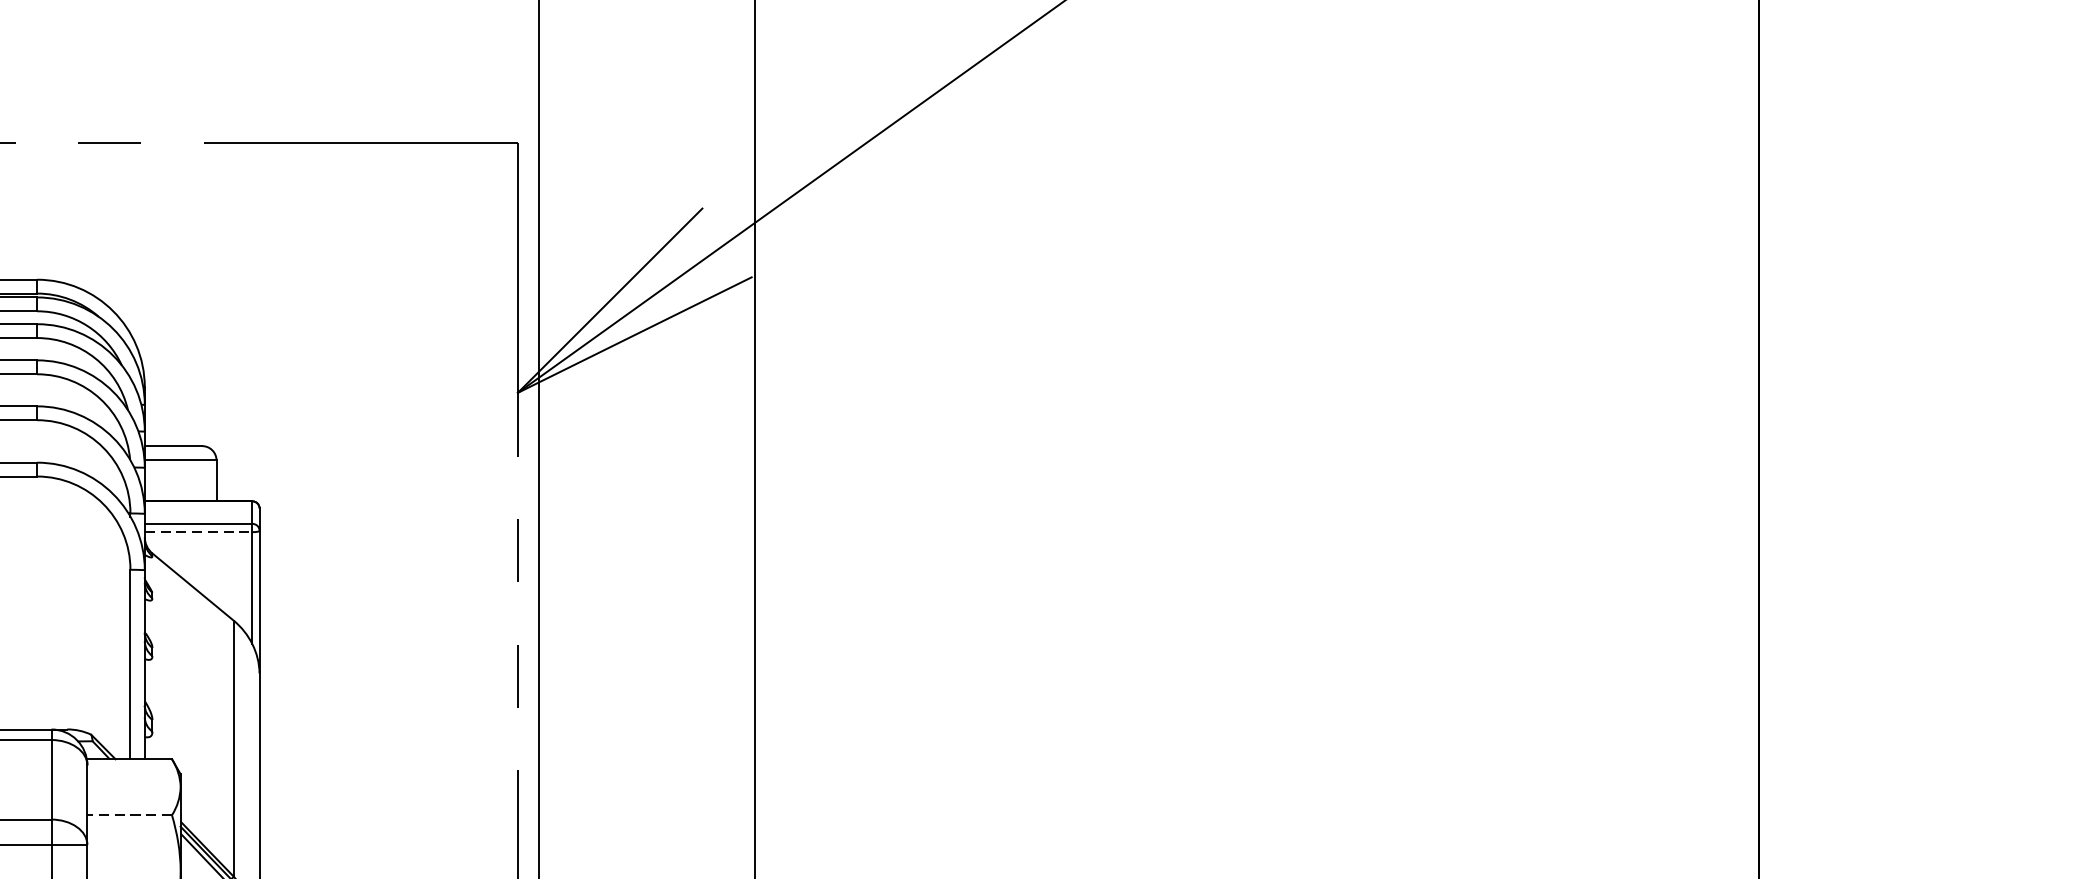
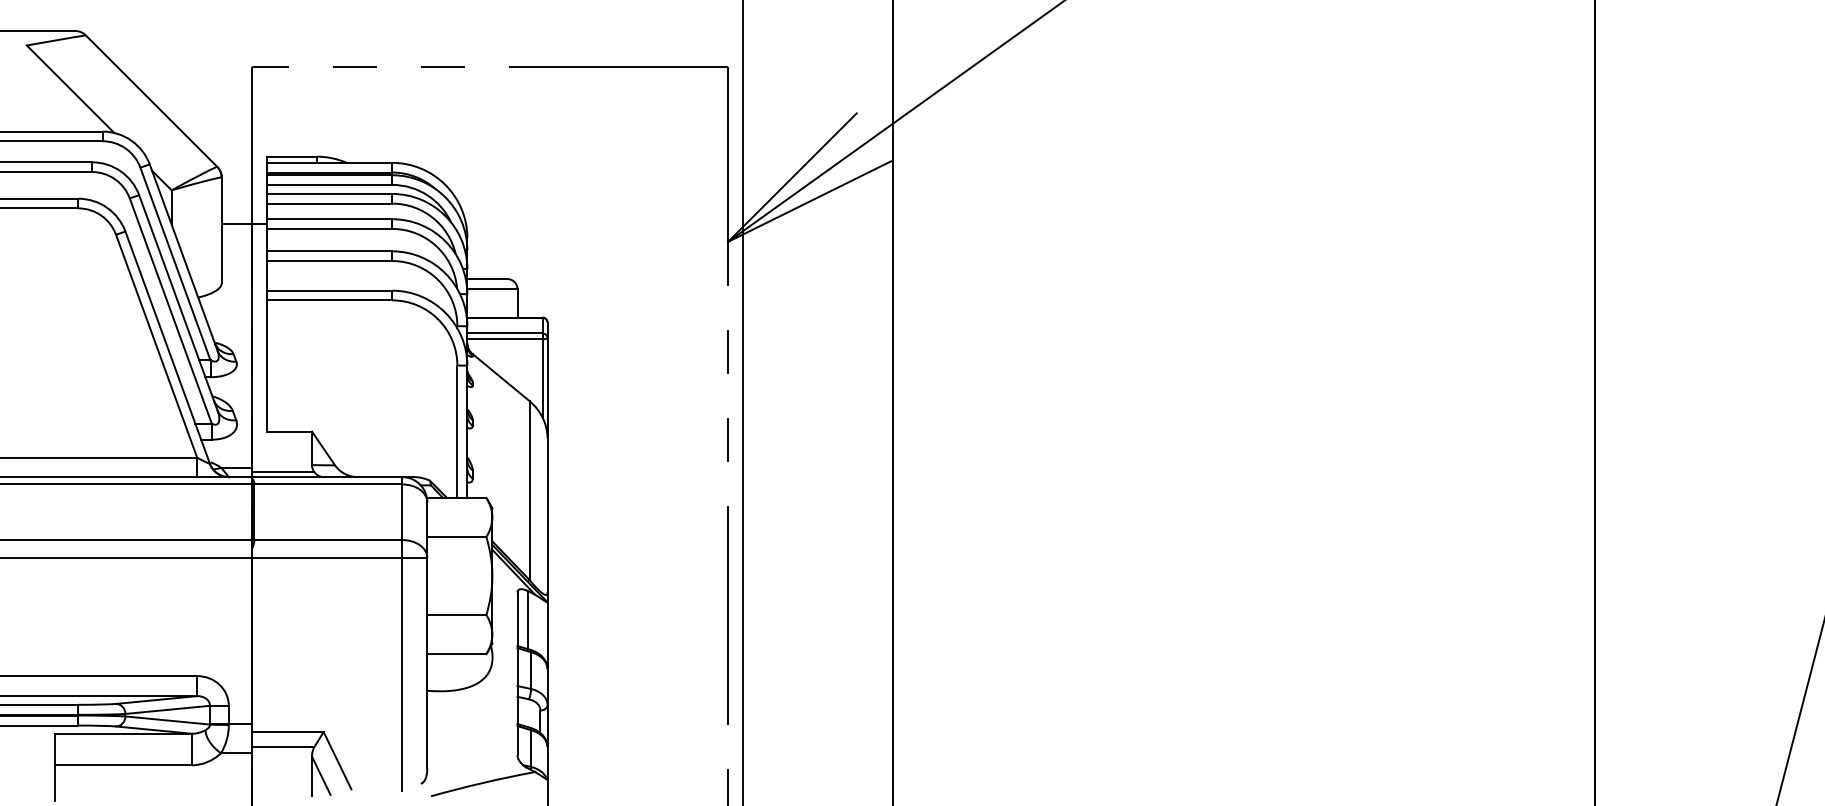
line: (197, 532) -> (504, 339), dashed -> solid
line: (129, 814) -> (456, 536), dashed -> solid

